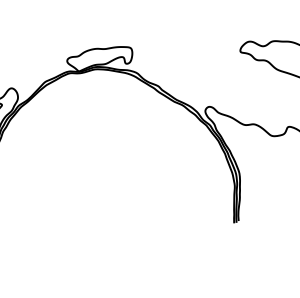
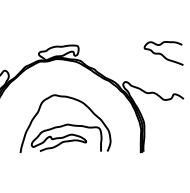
part: (110, 174) -> (65, 123), added

